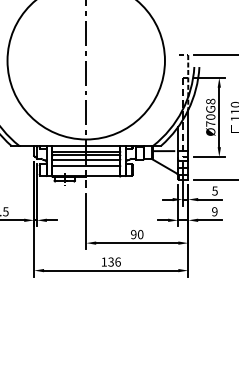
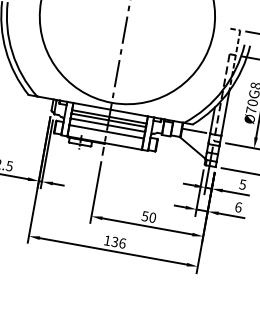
text: (214, 211) -> (238, 206), 9 -> 6
text: (133, 234) -> (144, 216), 90 -> 50

